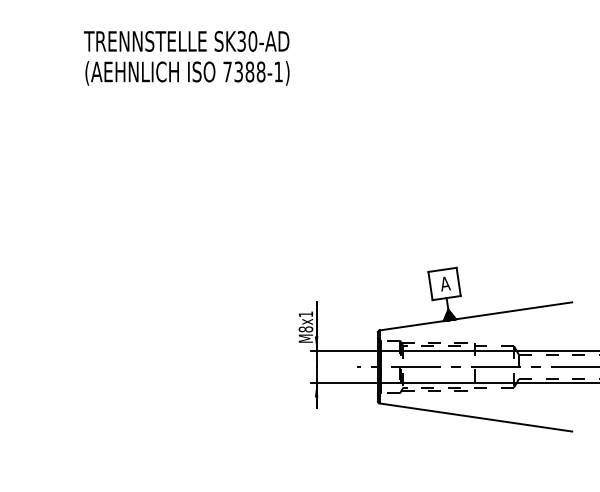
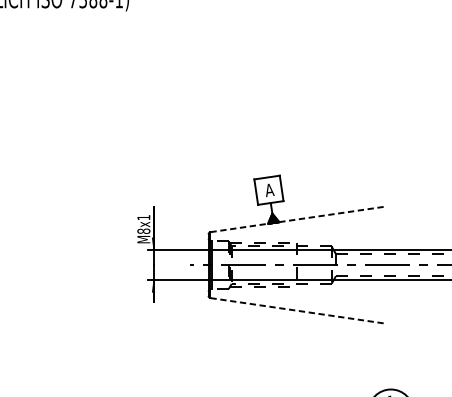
line: (476, 316) -> (297, 219), solid -> dashed
line: (476, 417) -> (297, 310), solid -> dashed

